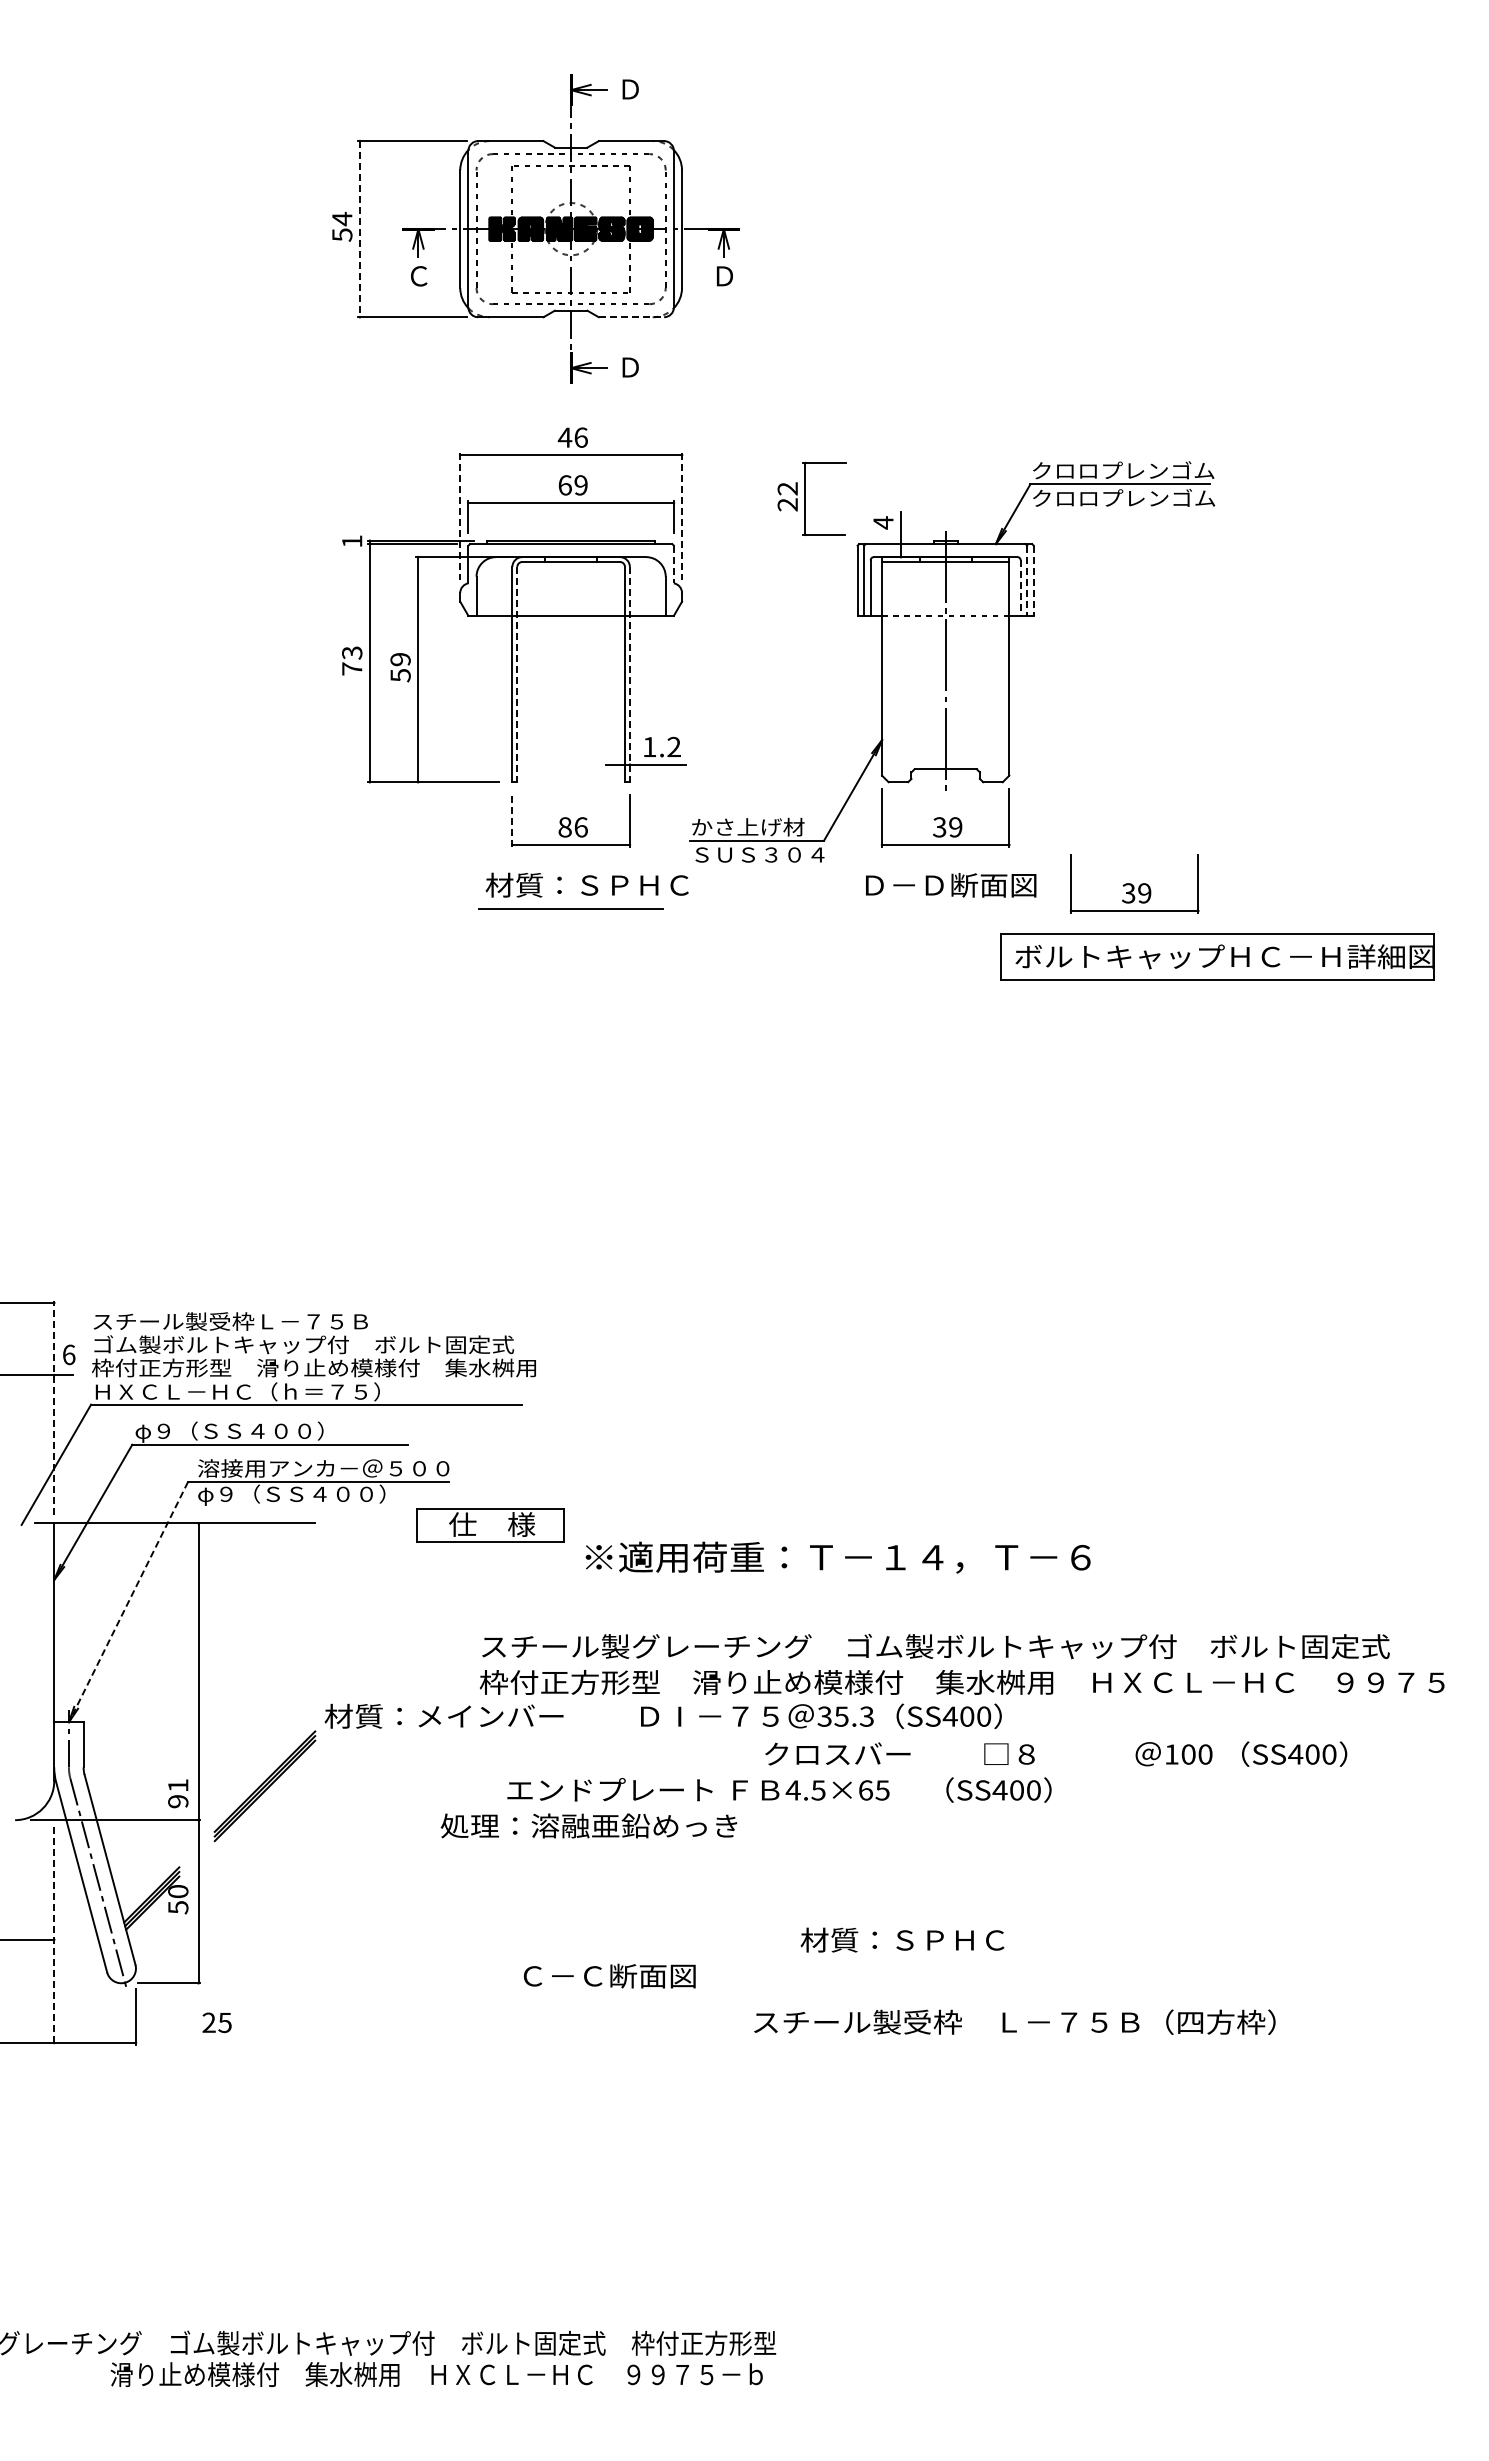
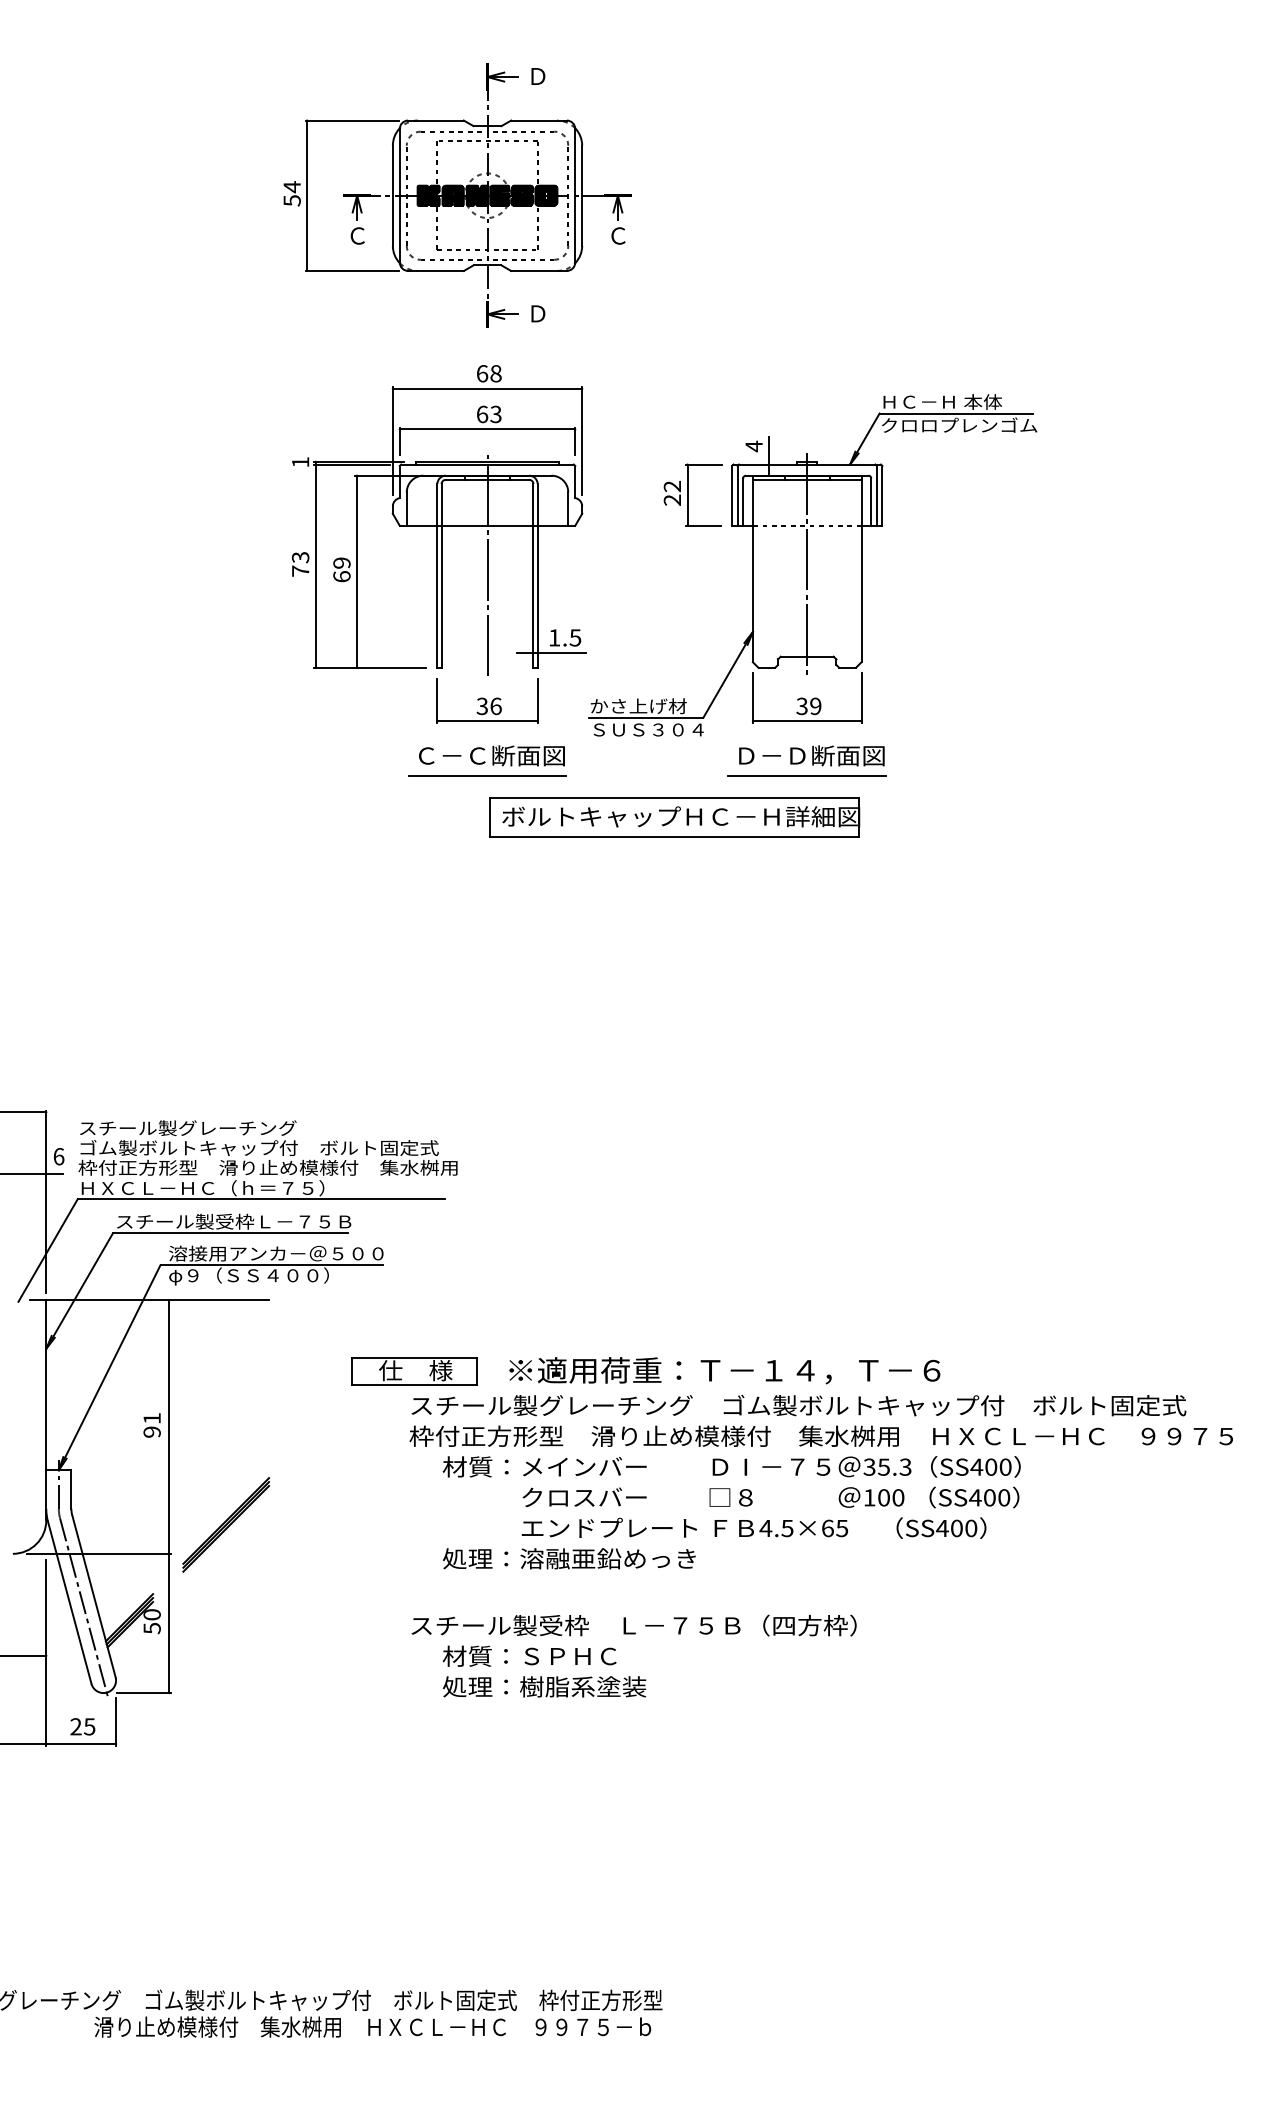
line: (359, 229) -> (306, 196), dashed -> solid
text: (724, 276) -> (618, 236), Ｄ -> Ｃ
line: (631, 317) -> (539, 271), dashed -> solid
text: (572, 437) -> (488, 373), 46 -> 68
text: (1123, 470) -> (959, 401), クロロプレンゴム -> ＨＣ－Ｈ 本体
text: (580, 485) -> (495, 414), 69 -> 63
part: (811, 498) -> (692, 494), moved
line: (460, 517) -> (393, 441), dashed -> solid
line: (682, 517) -> (582, 441), dashed -> solid
line: (673, 564) -> (574, 482), dashed -> solid
line: (1027, 581) -> (877, 496), dashed -> solid
line: (1033, 581) -> (882, 496), dashed -> solid
line: (1020, 588) -> (871, 502), dashed -> solid
line: (571, 661) -> (487, 564), added
line: (517, 674) -> (441, 575), dashed -> solid
line: (629, 674) -> (537, 575), dashed -> solid
text: (400, 675) -> (341, 576), 59 -> 69
text: (673, 746) -> (574, 637), 1.2 -> 1.5
line: (512, 821) -> (437, 701), dashed -> solid
text: (564, 827) -> (481, 706), 86 -> 36
part: (1134, 883) -> (968, 754), removed
text: (586, 884) -> (500, 755), 材質：ＳＰＨＣ -> Ｃ－Ｃ断面図
line: (945, 908) -> (807, 775), added
part: (1217, 956) -> (674, 816), moved
text: (288, 1321) -> (246, 1128), スチール製受枠Ｌ－７５Ｂ -> スチール製グレーチング
line: (54, 1407) -> (46, 1201), dashed -> solid
text: (273, 1431) -> (233, 1222), φ９（ＳＳ４００） -> スチール製受枠Ｌ－７５Ｂ
part: (490, 1525) -> (414, 1371), moved
text: (837, 1557) -> (724, 1370), moved
line: (128, 1602) -> (109, 1368), dashed -> solid
text: (662, 1715) -> (731, 1466), moved
text: (1056, 1753) -> (771, 1496), moved
text: (779, 1789) -> (754, 1527), moved
text: (178, 1793) -> (152, 1425), moved
text: (588, 1825) -> (568, 1558), moved
line: (54, 1935) -> (46, 1652), dashed -> solid
text: (902, 1939) -> (529, 1655), moved
text: (637, 1975) -> (544, 1686), Ｃ－Ｃ断面図 -> 処理：樹脂系塗装
text: (1014, 2021) -> (633, 1624), moved
text: (216, 2022) -> (82, 1726), moved

